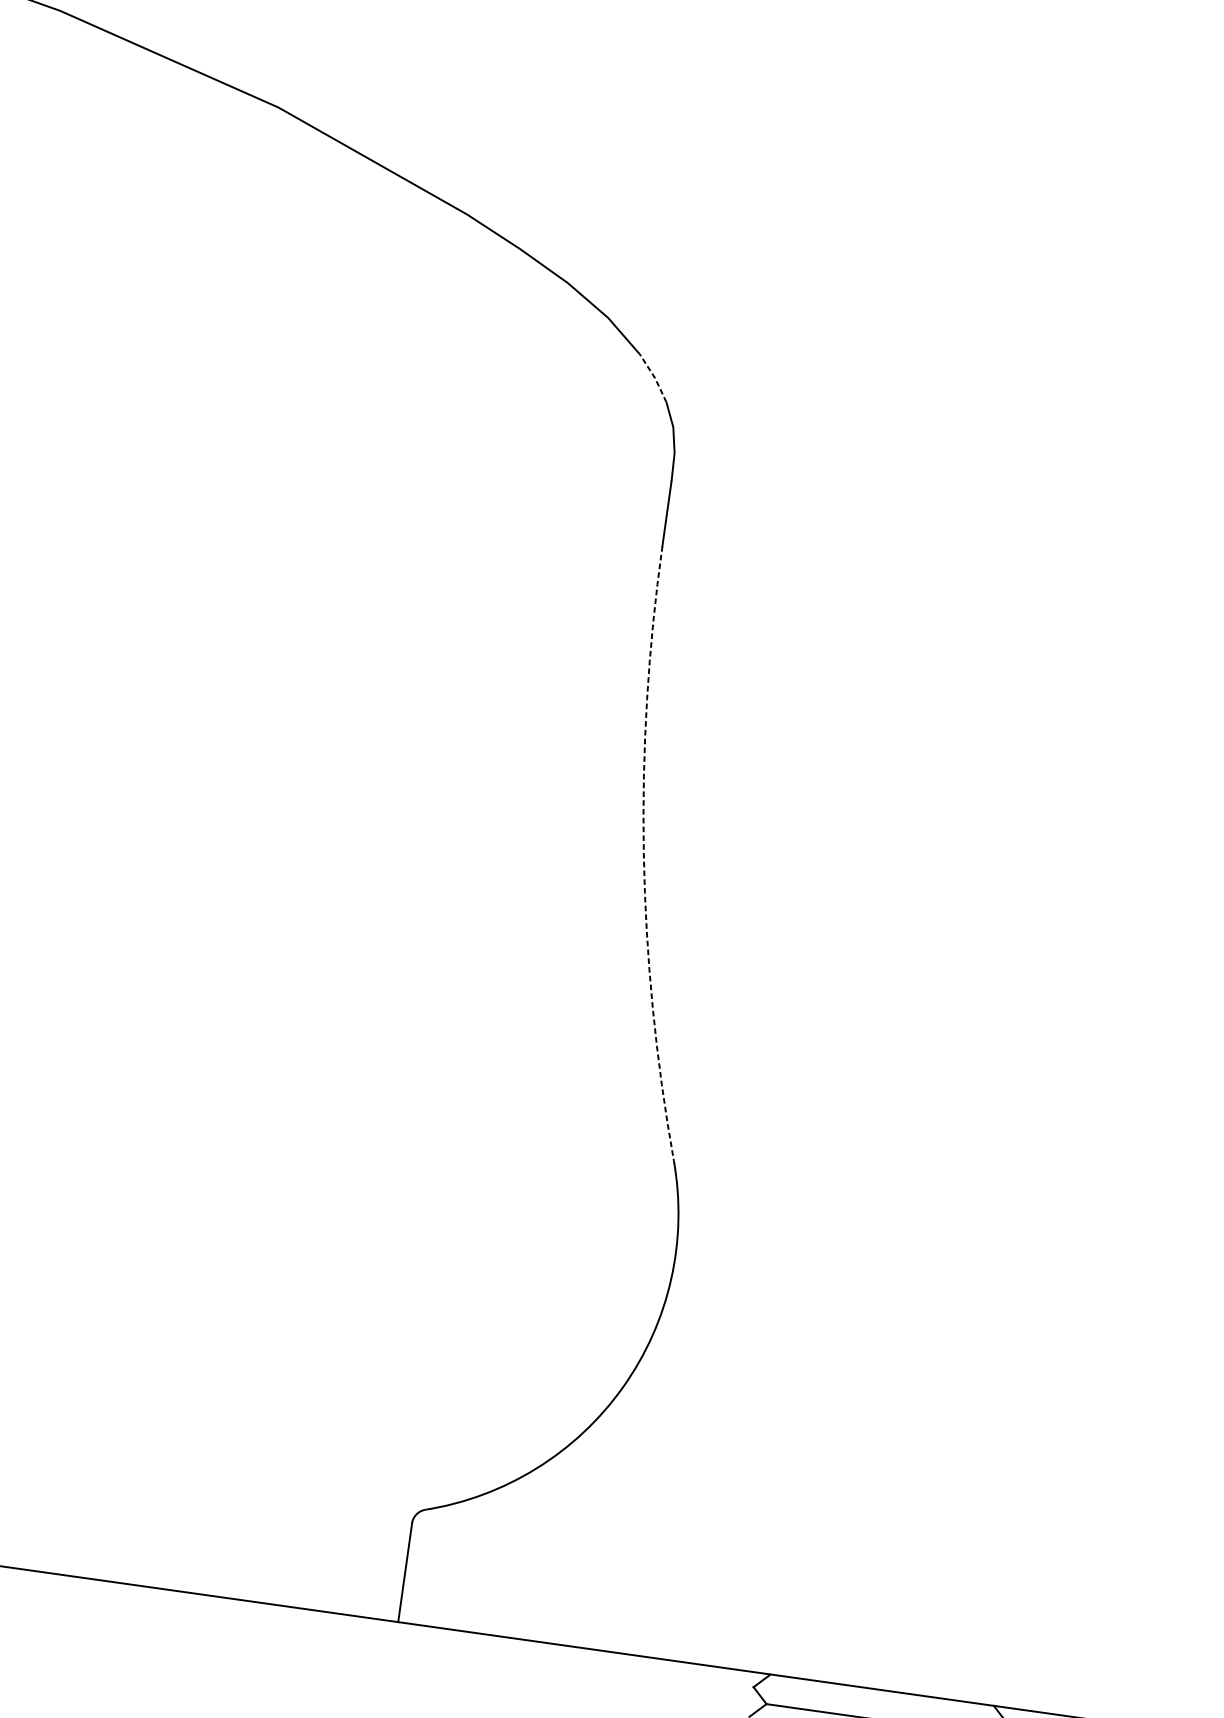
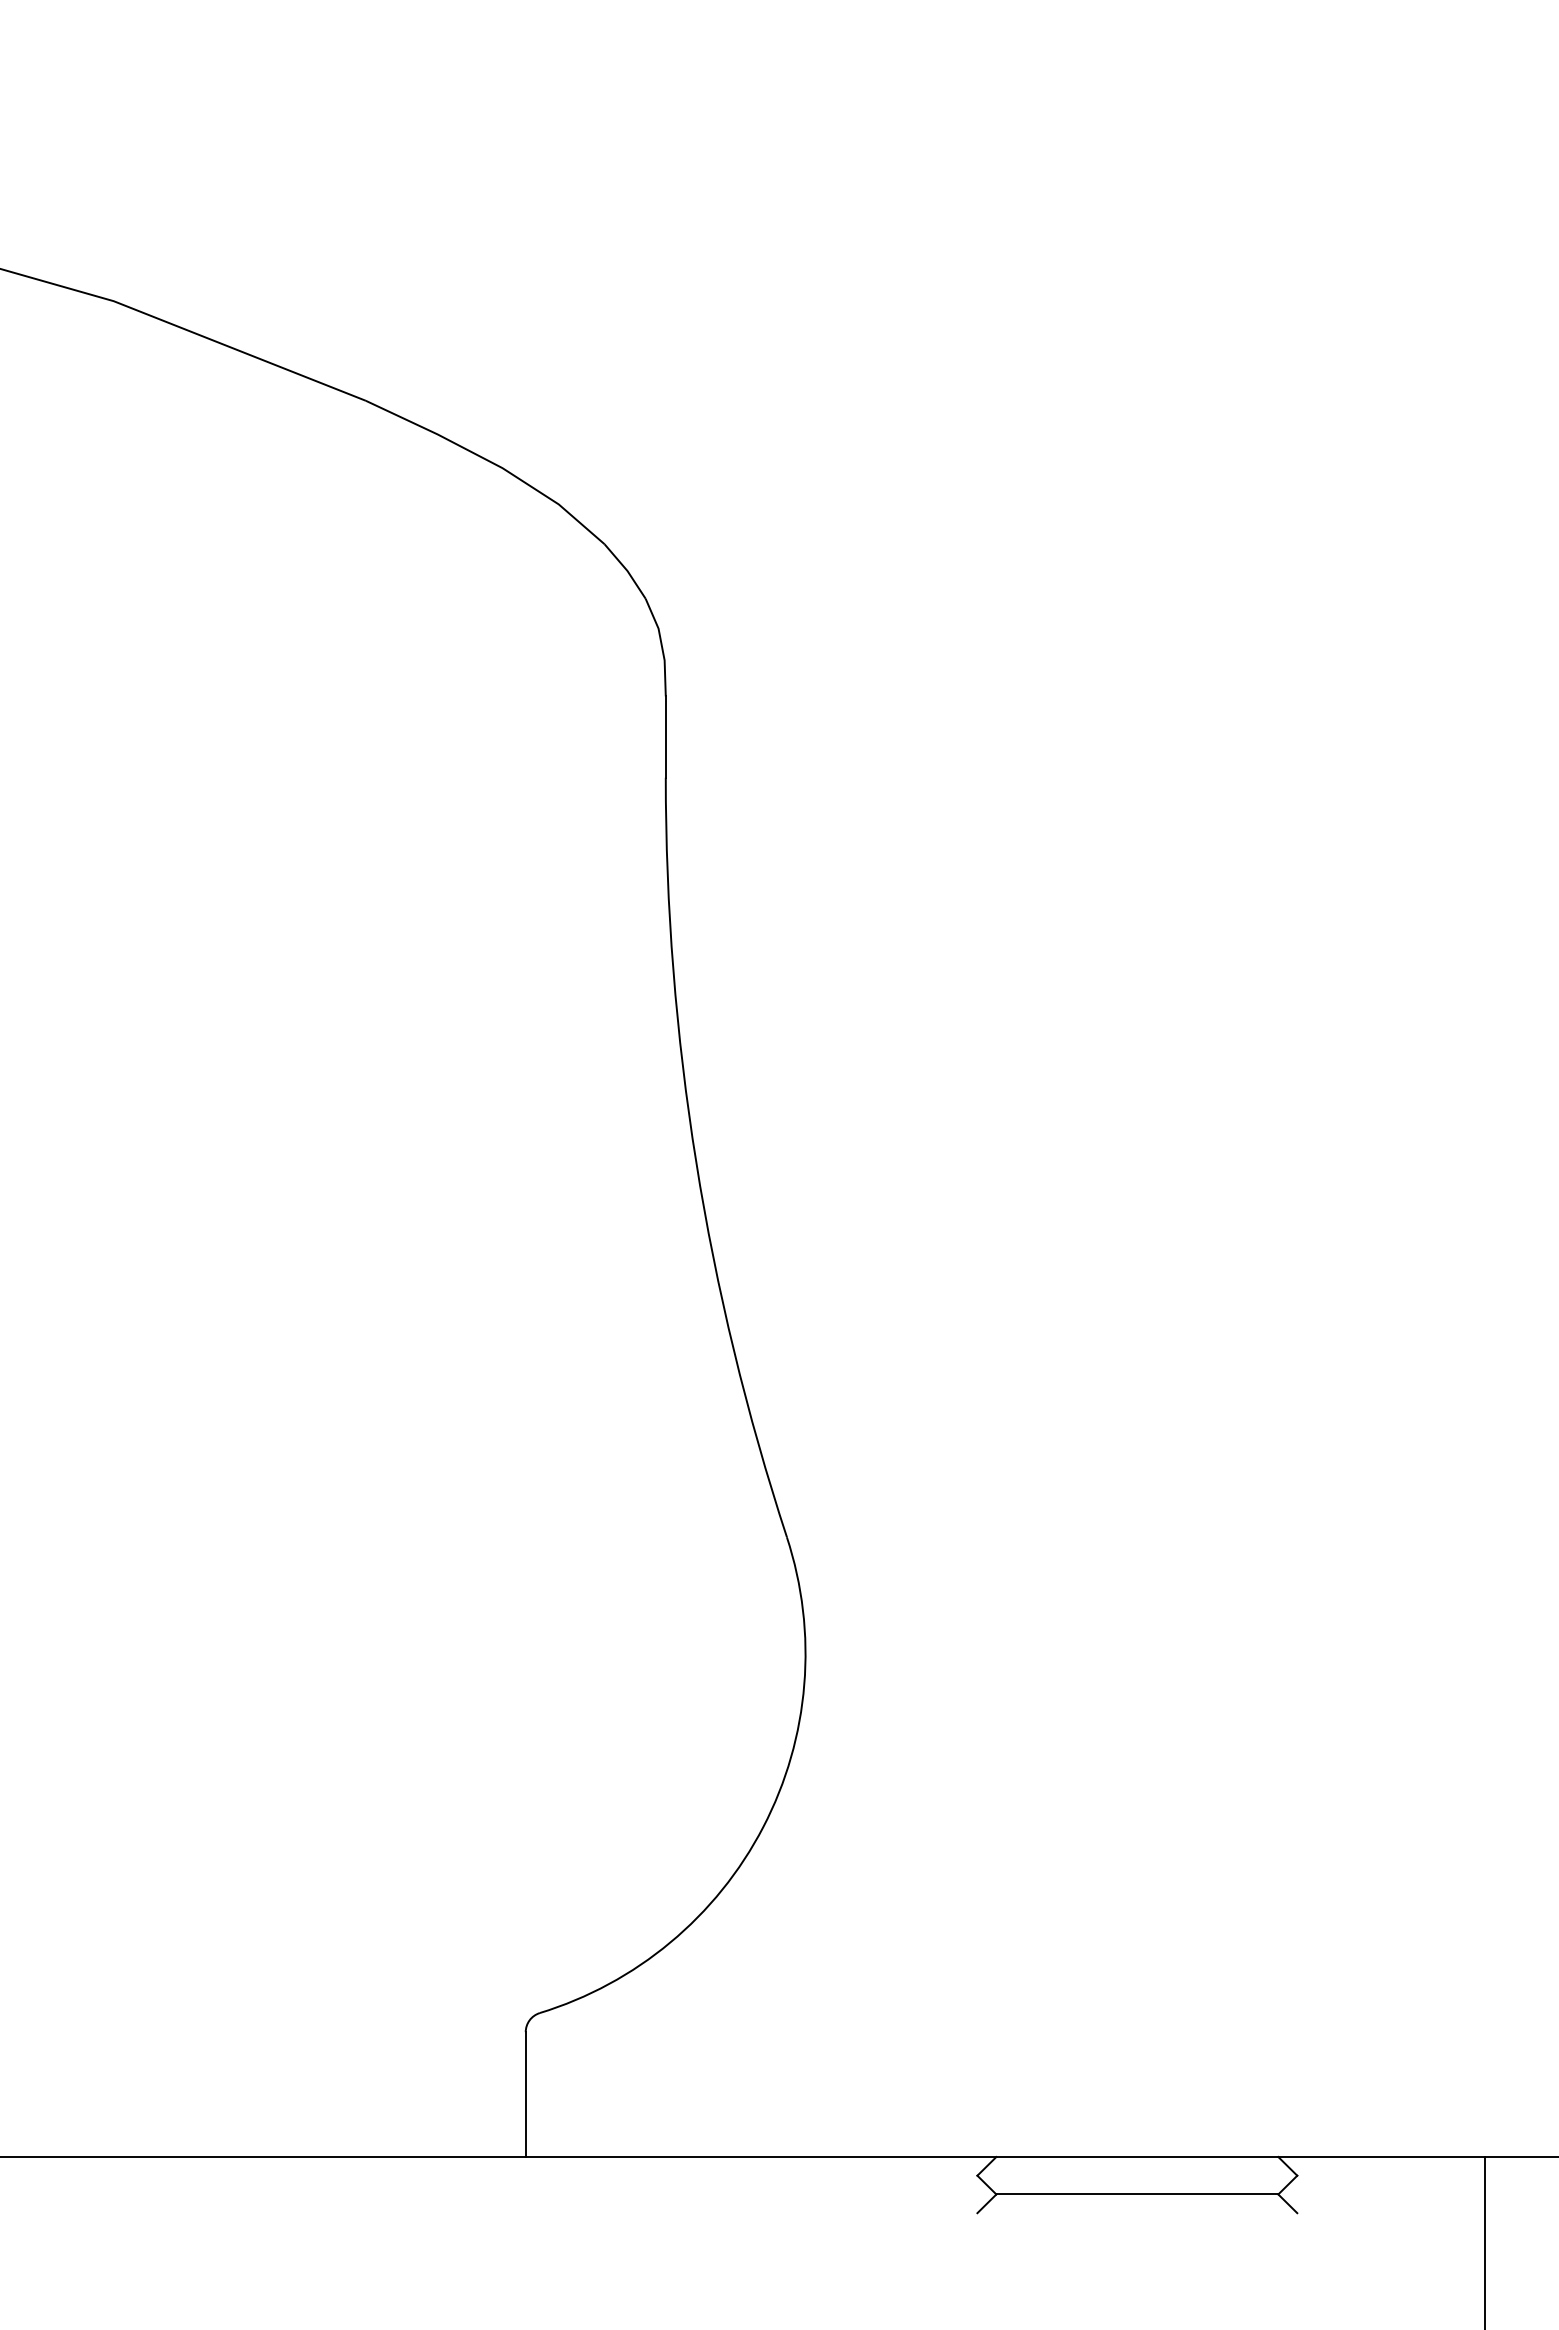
line: (654, 377) -> (626, 570), dashed -> solid
arc: (643, 854) -> (696, 1162), dashed -> solid

